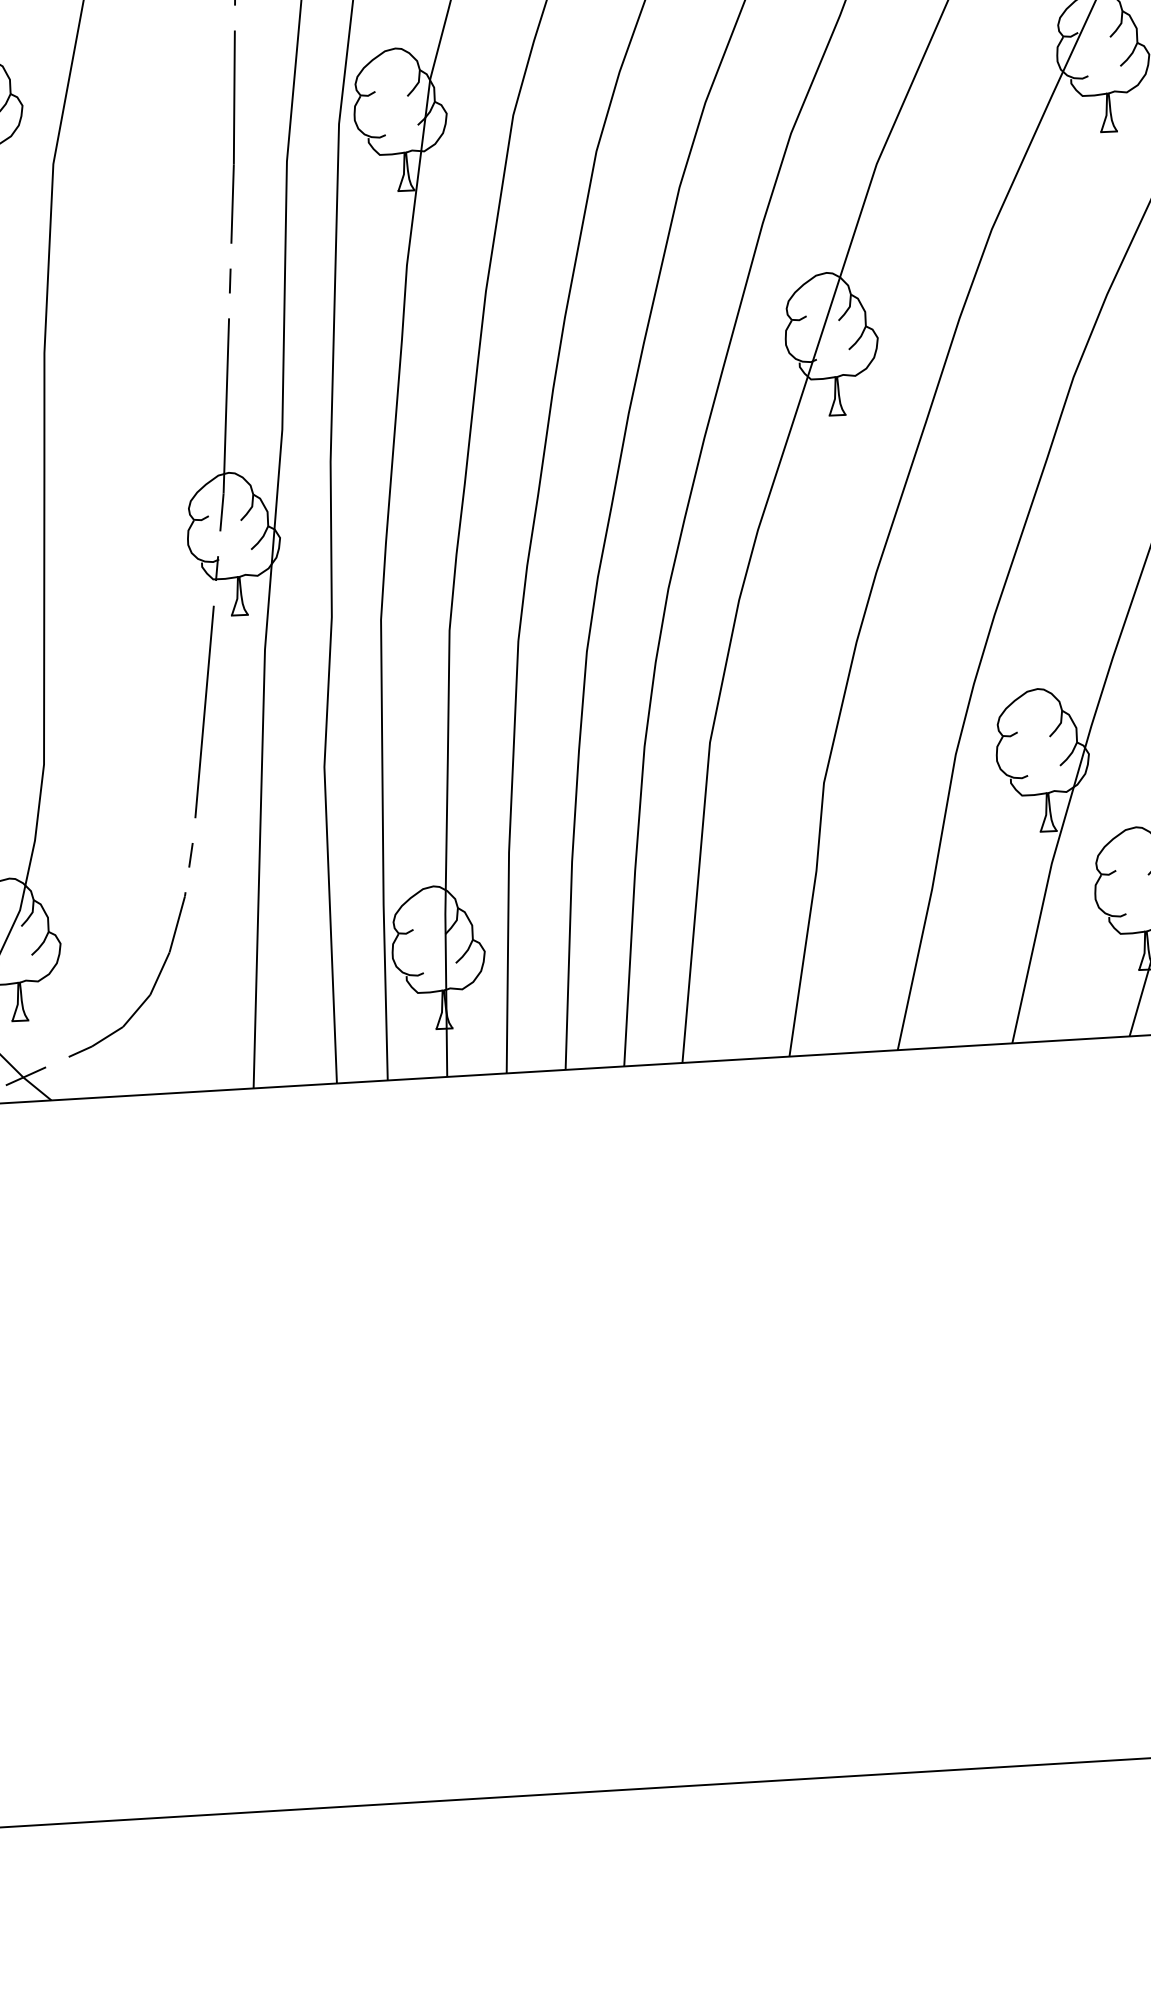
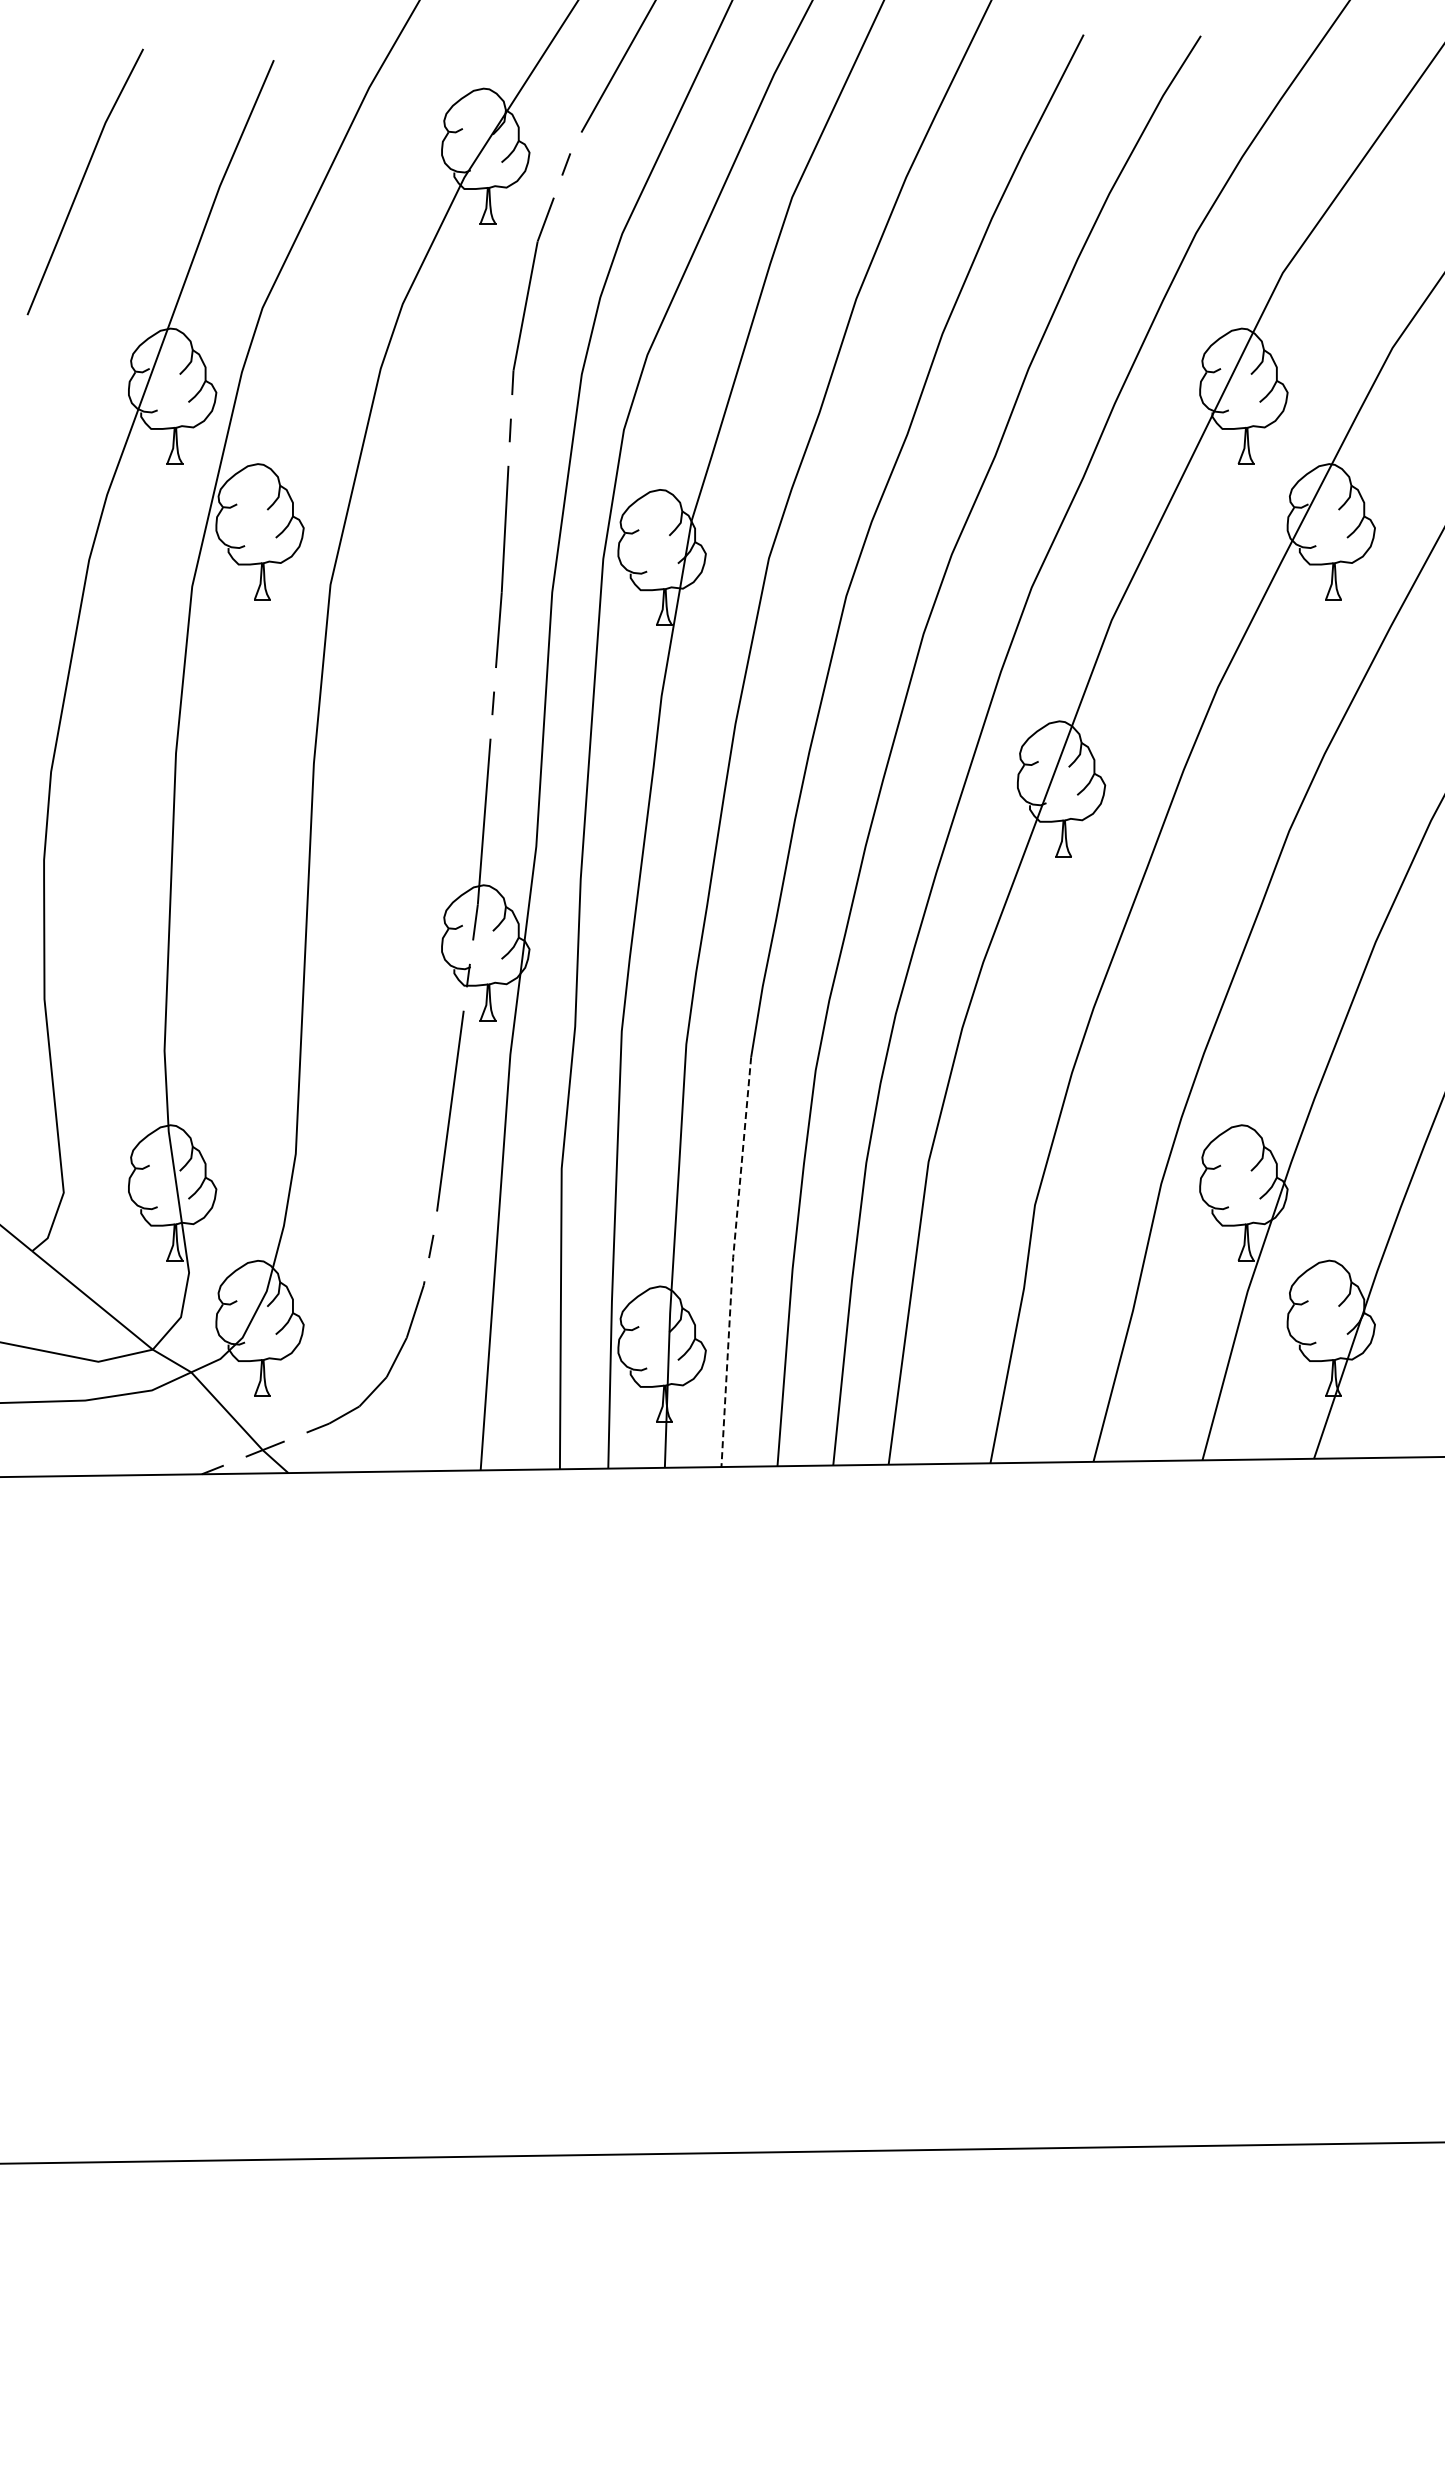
line: (508, 856) -> (732, 1261), solid -> dashed

